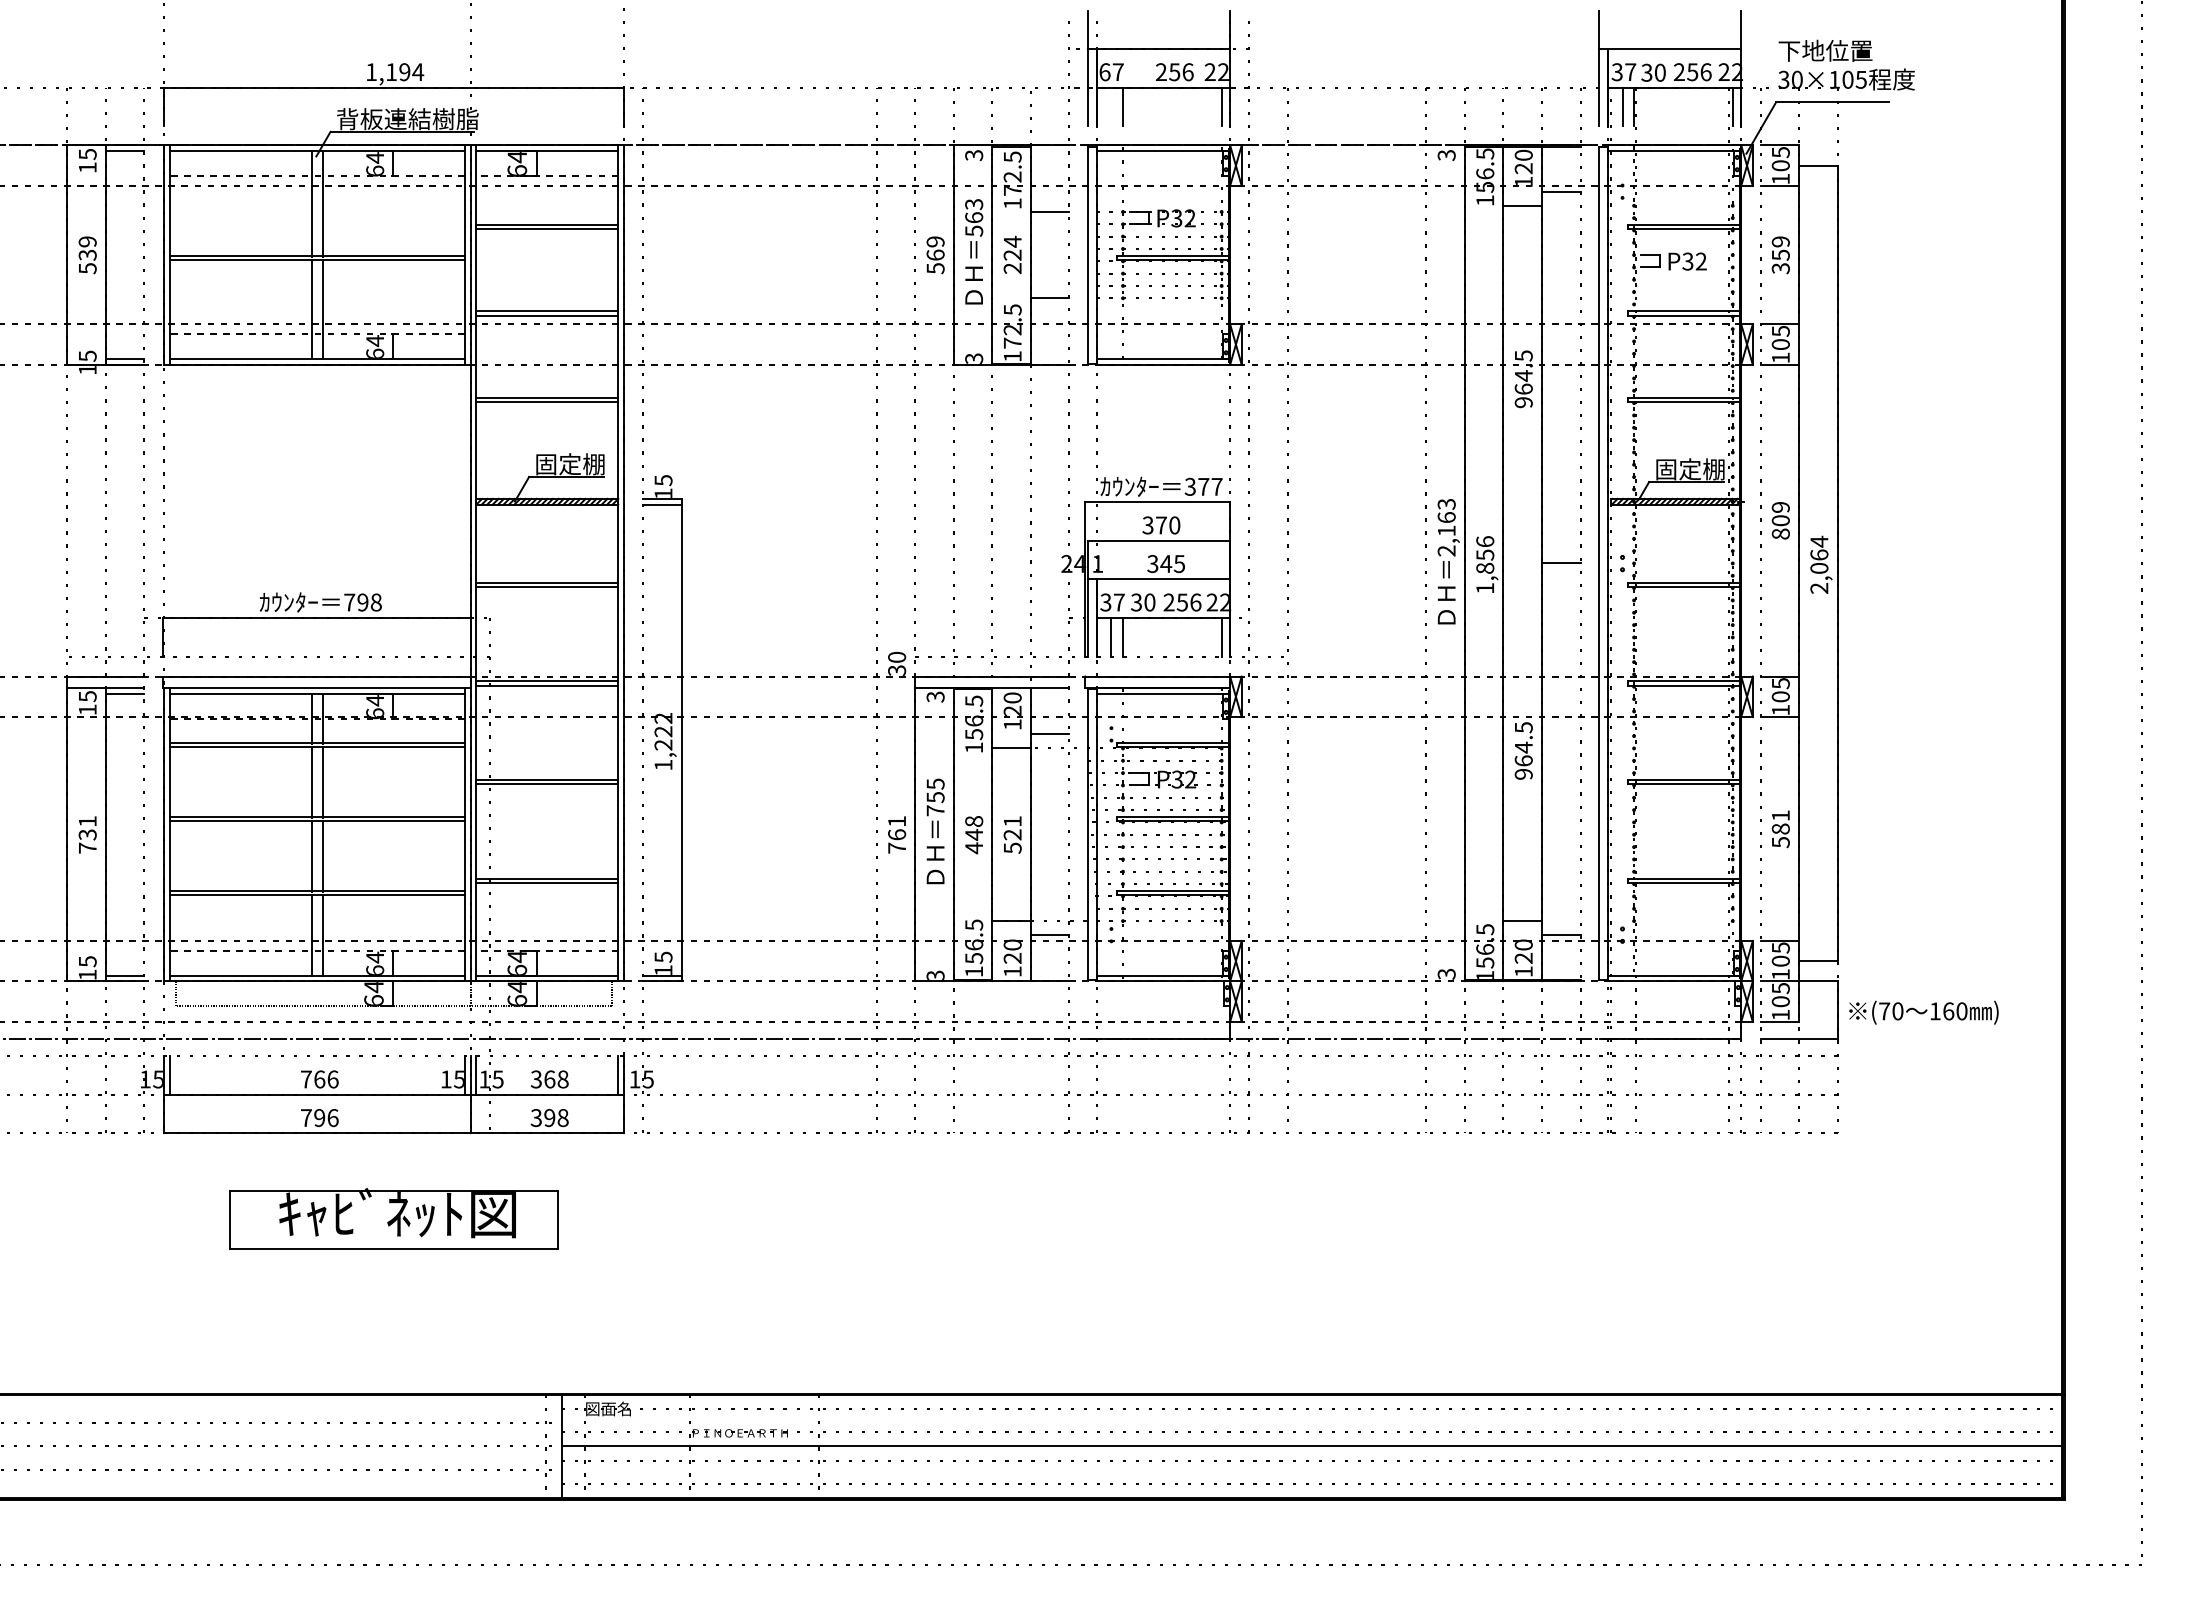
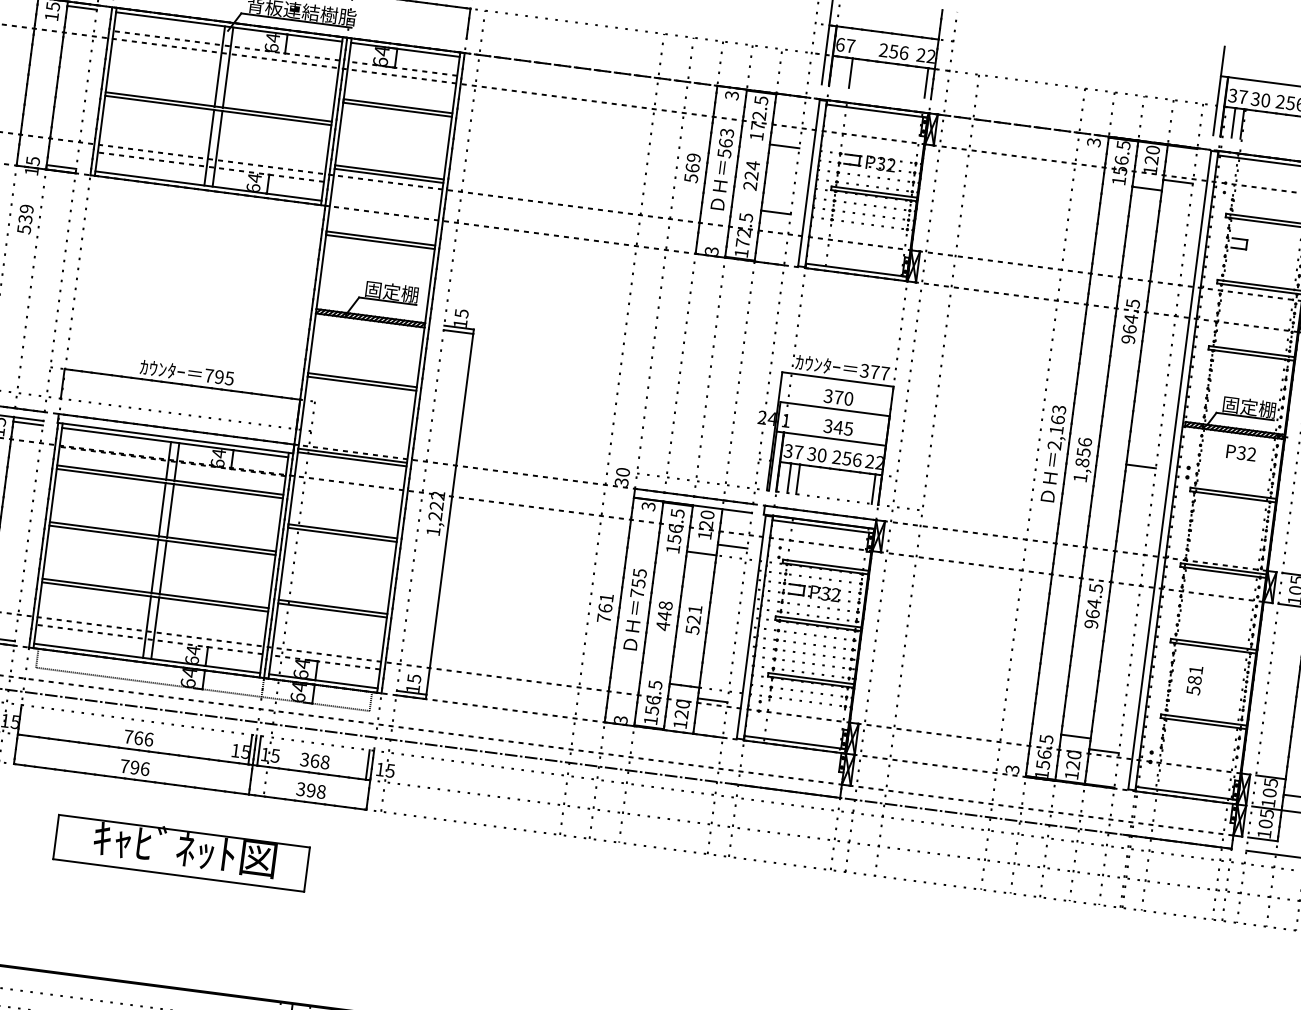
text: (87, 255) -> (25, 219), moved
text: (1687, 261) -> (1241, 453), moved
text: (375, 602) -> (228, 378), 798 -> 795
text: (1780, 829) -> (1194, 680), moved
line: (169, 1075) -> (24, 720), removed

